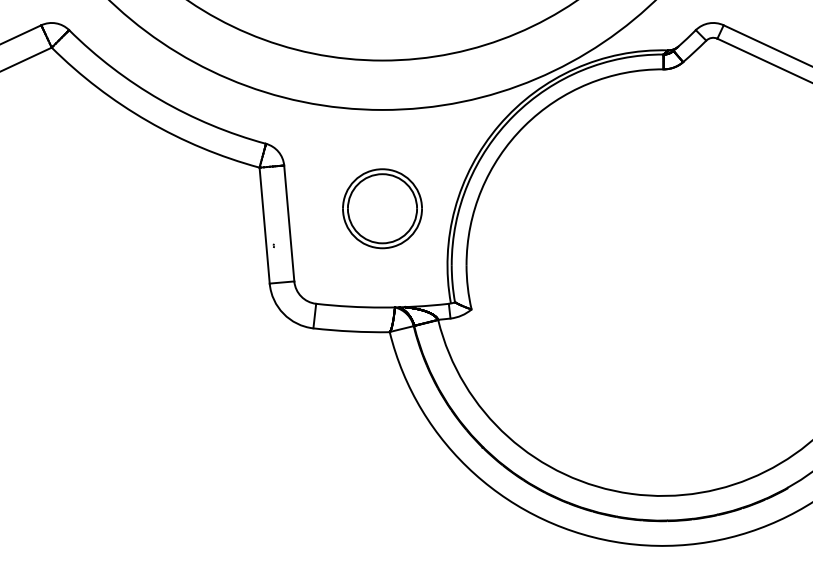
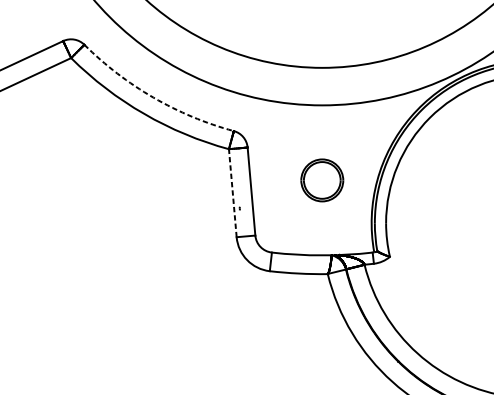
arc: (160, 99) -> (153, 97), solid -> dashed
part: (382, 208) -> (322, 180), size x0.7
line: (264, 225) -> (232, 193), solid -> dashed

